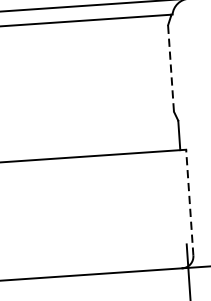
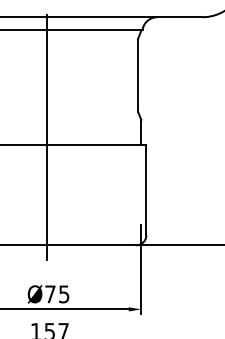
line: (171, 68) -> (138, 75), dashed -> solid
line: (69, 148) -> (47, 137), added
line: (189, 201) -> (146, 189), dashed -> solid

